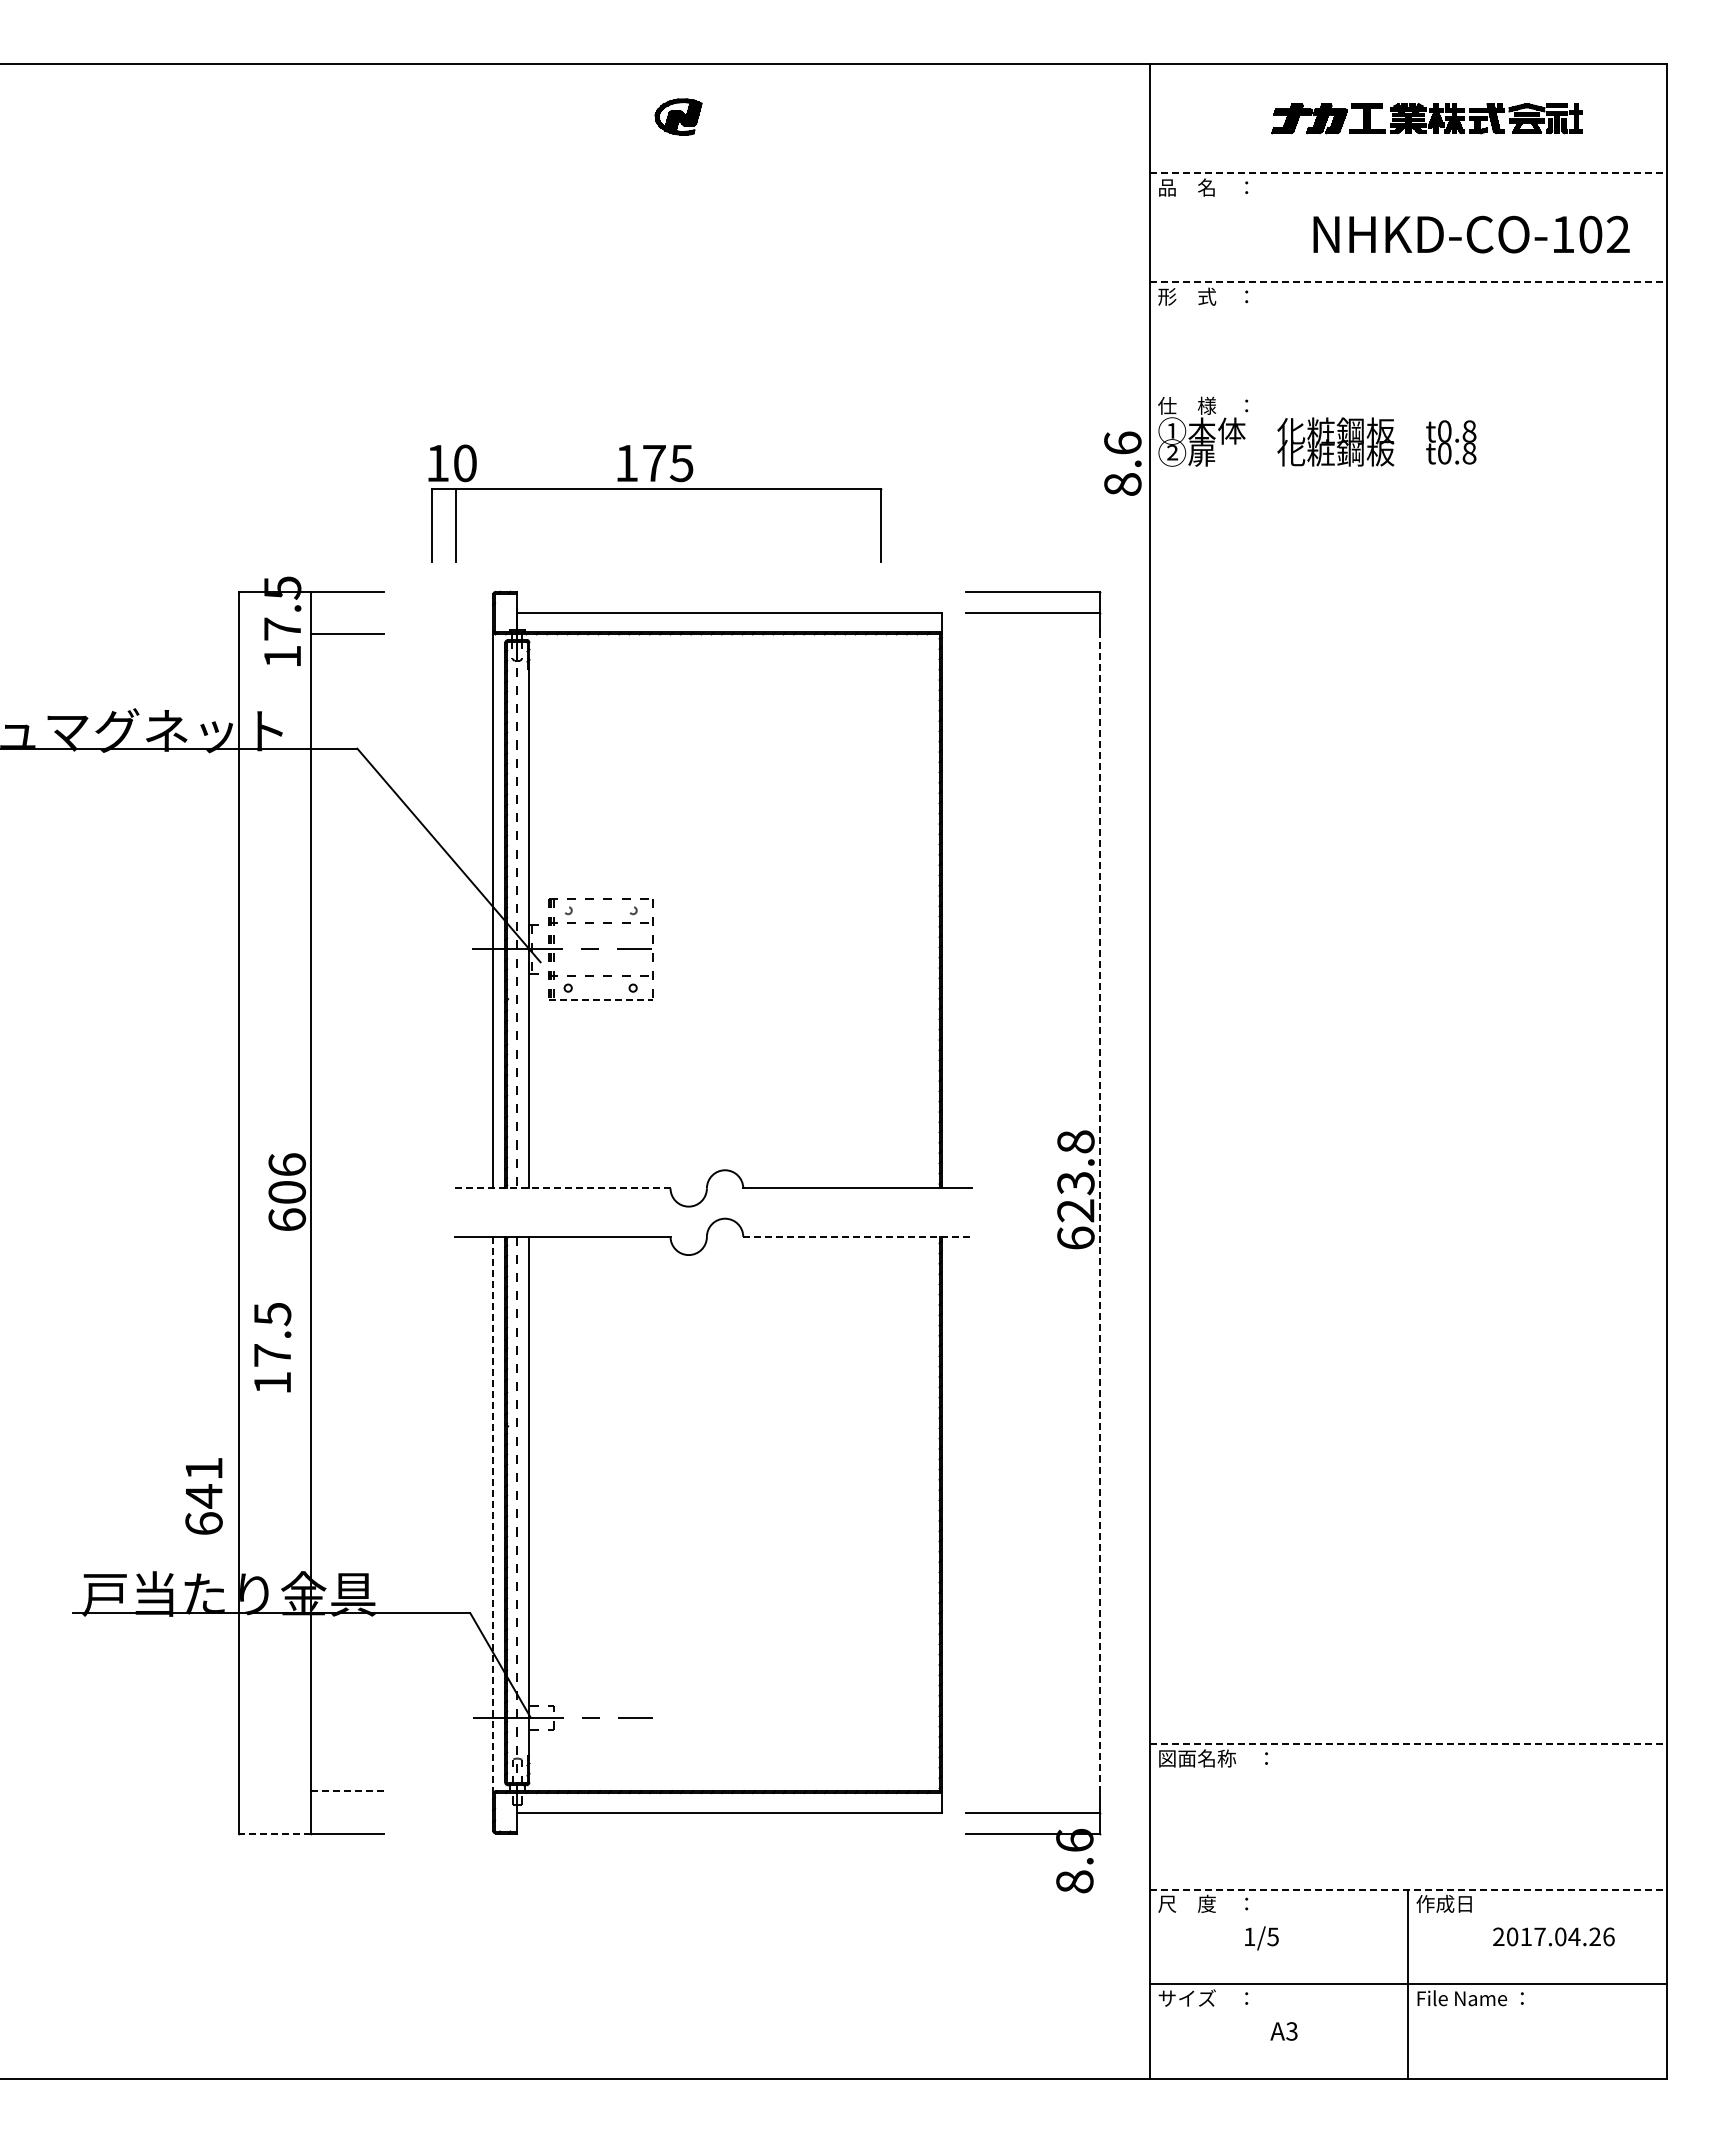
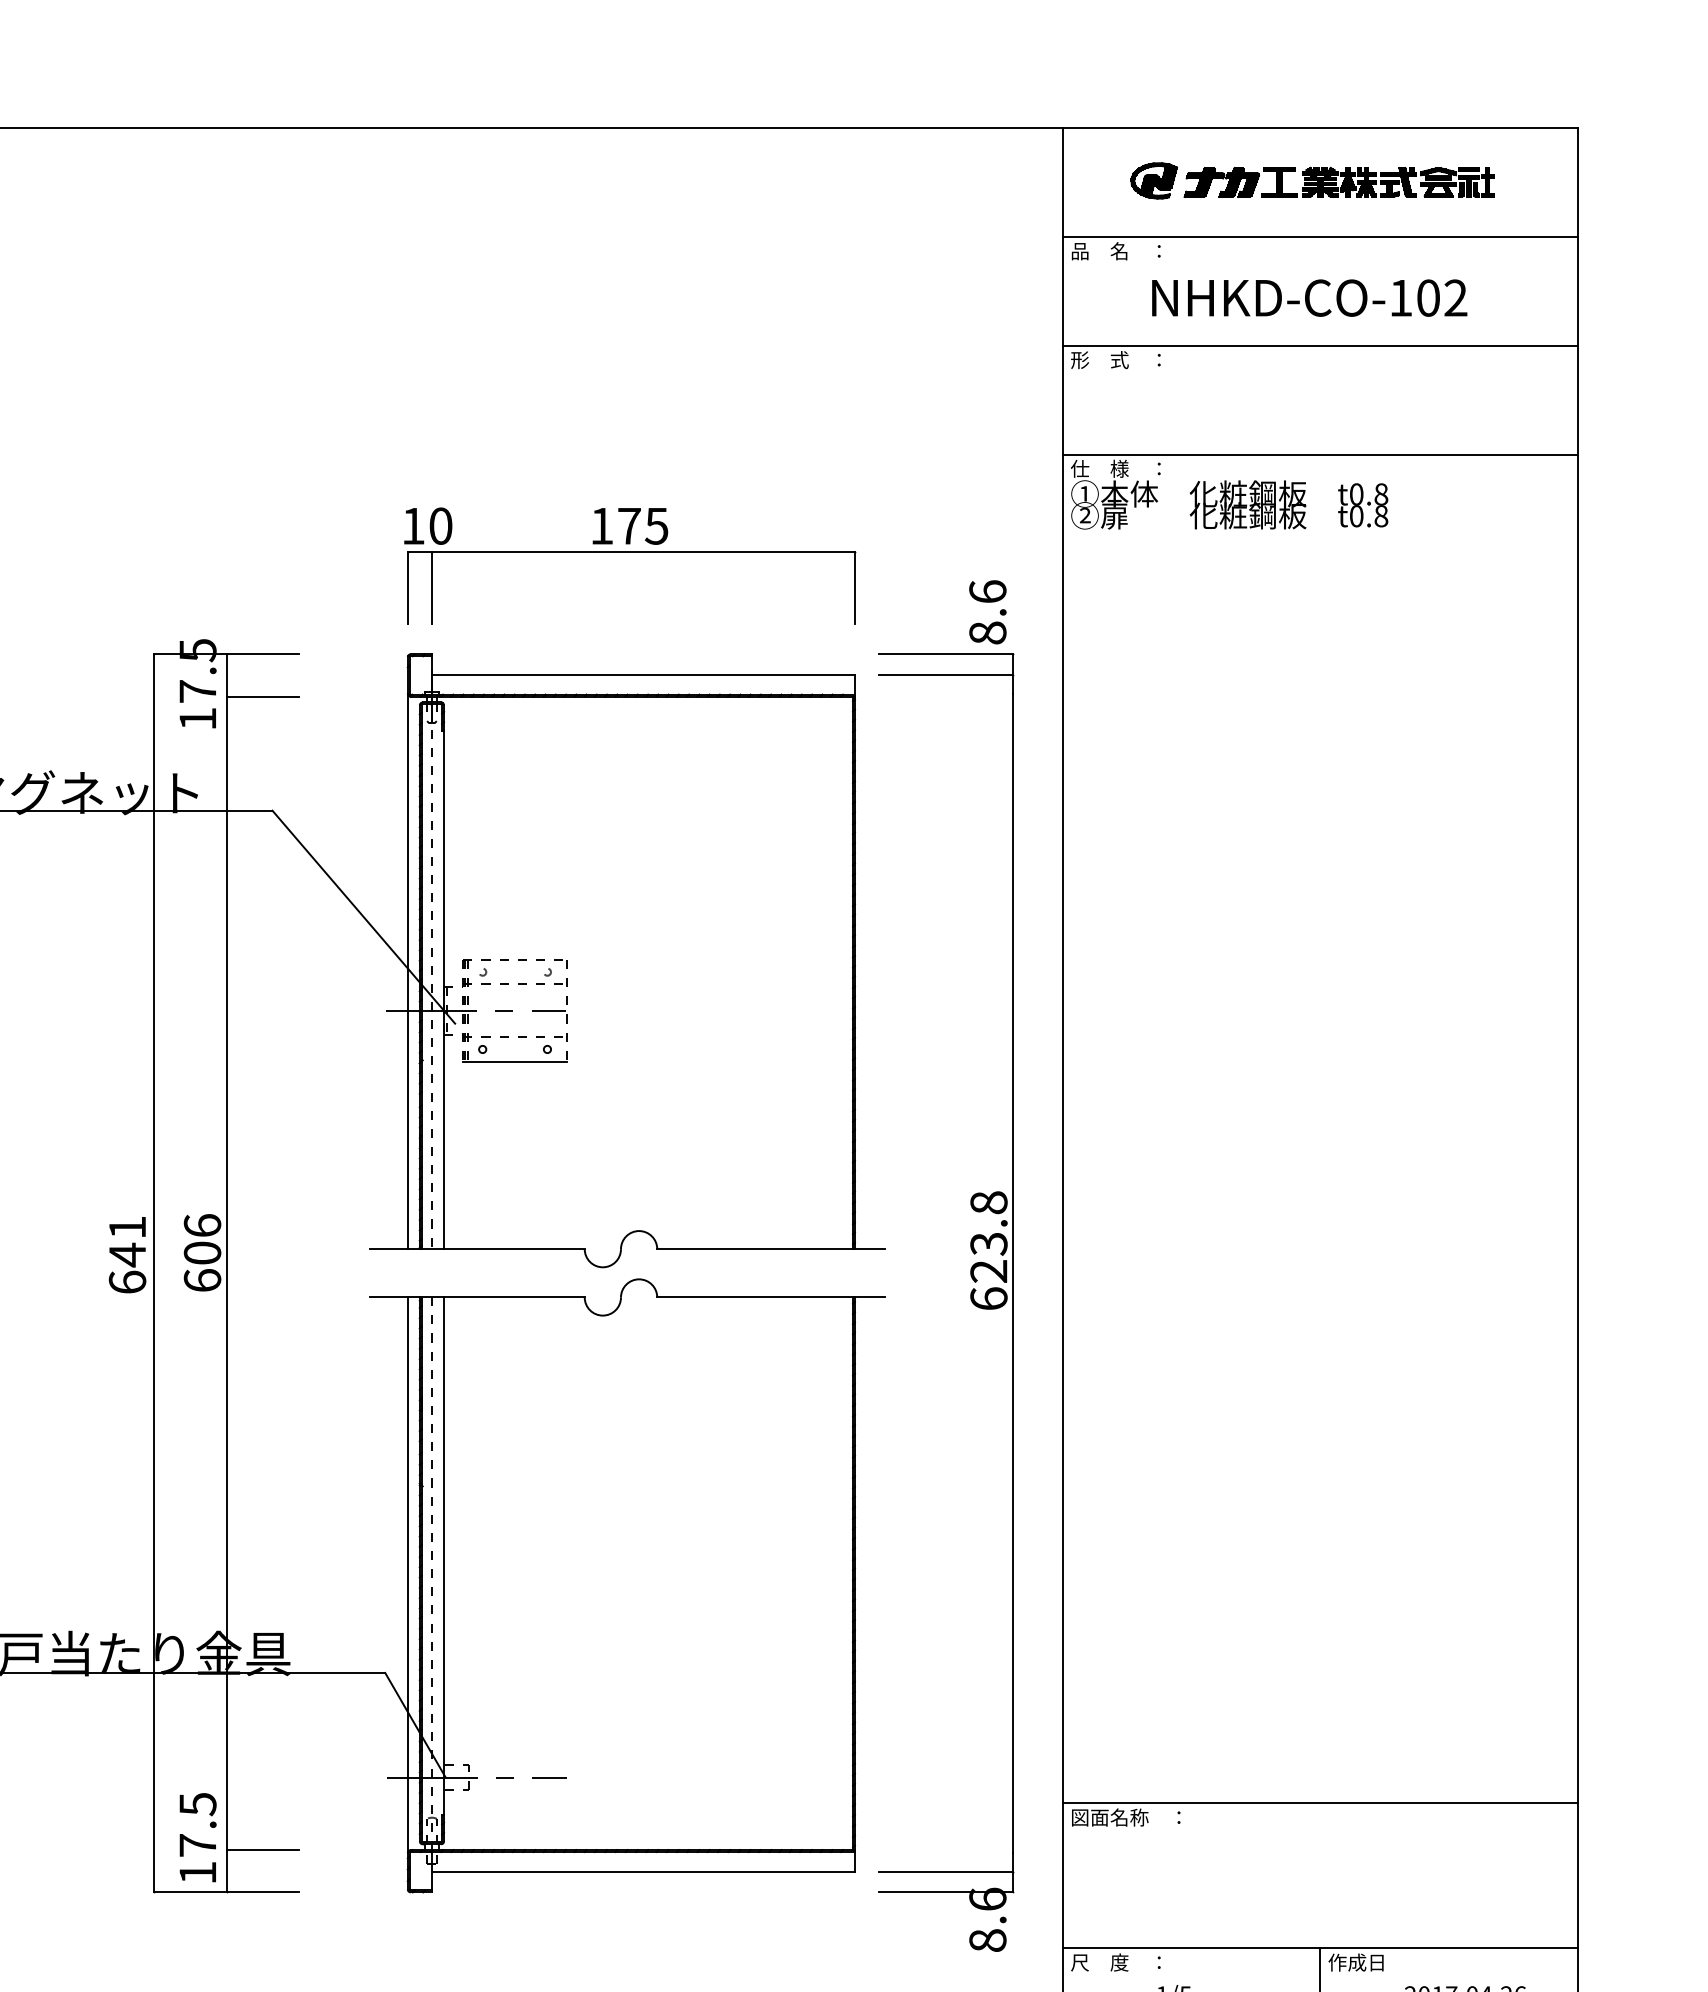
part: (678, 116) -> (1154, 180), moved
line: (1408, 173) -> (1320, 237), dashed -> solid
text: (1471, 234) -> (1309, 298), moved
line: (1408, 282) -> (1320, 345), dashed -> solid
line: (1408, 391) -> (1320, 454), added
text: (1122, 463) -> (987, 612), moved
part: (655, 489) -> (630, 552), moved
line: (600, 1000) -> (514, 1061), dashed -> solid
line: (562, 1188) -> (476, 1249), dashed -> solid
line: (1100, 1213) -> (1013, 1274), dashed -> solid
line: (858, 1236) -> (772, 1297), dashed -> solid
text: (272, 1347) -> (197, 1837), moved
text: (203, 1496) -> (127, 1255), moved
line: (493, 1515) -> (408, 1575), dashed -> solid
line: (1408, 1744) -> (1320, 1803), dashed -> solid
line: (347, 1791) -> (262, 1850), dashed -> solid
line: (274, 1833) -> (189, 1892), dashed -> solid
line: (1408, 1889) -> (1320, 1948), dashed -> solid

